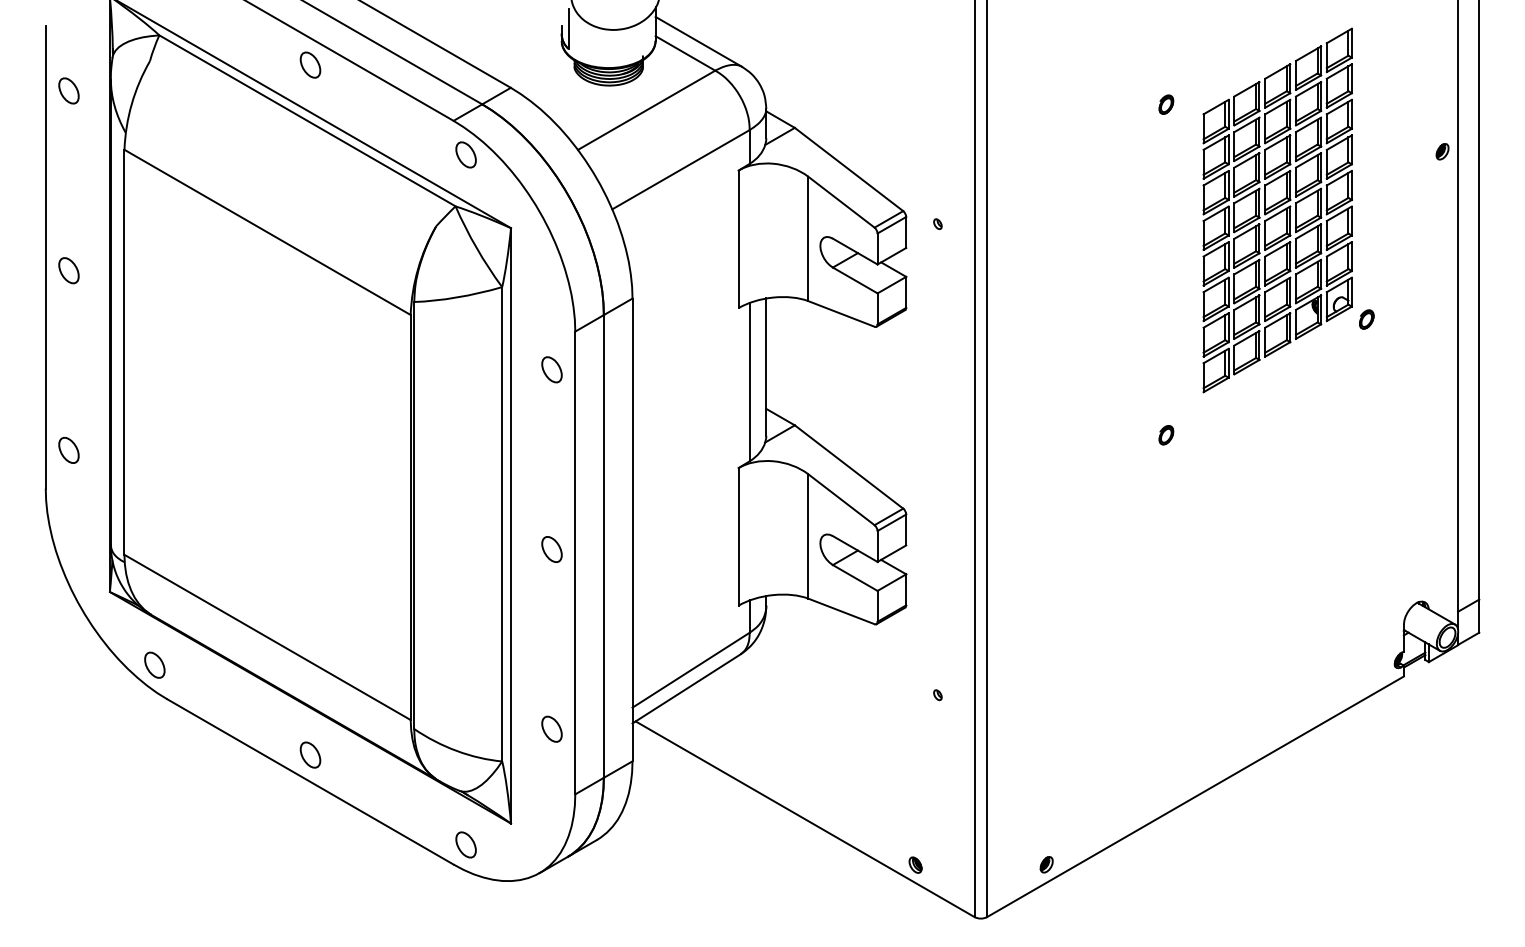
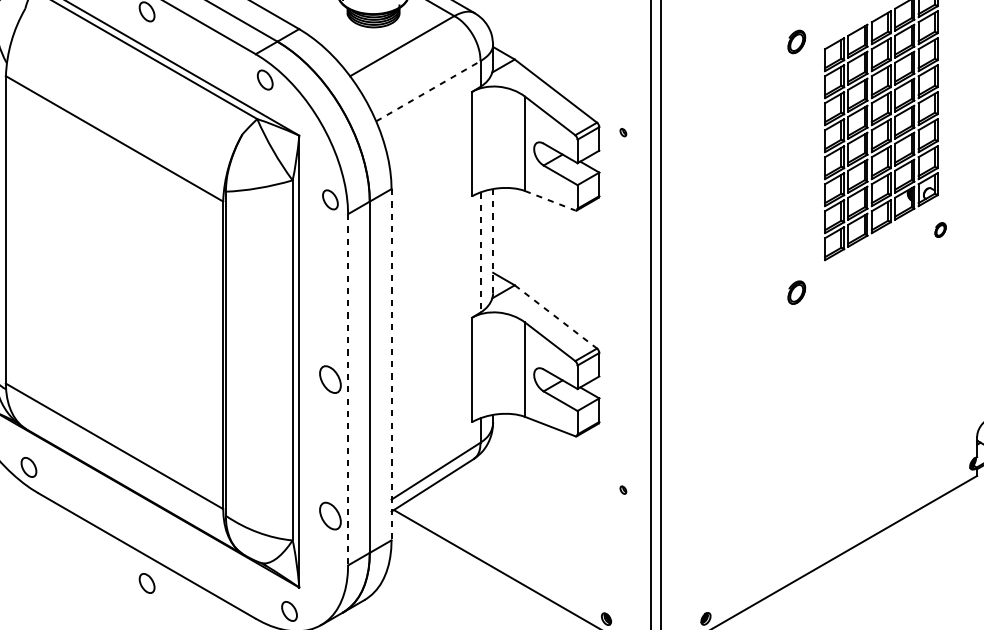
part: (1166, 104) -> (796, 41), size x1.6
line: (681, 169) -> (428, 91), solid -> dashed
line: (841, 313) -> (550, 200), solid -> dashed
part: (1366, 319) -> (940, 230), moved
line: (766, 367) -> (493, 241), solid -> dashed
part: (551, 369) -> (330, 199), moved
line: (749, 382) -> (480, 252), solid -> dashed
part: (1166, 435) -> (796, 293), size x1.6
line: (849, 467) -> (556, 317), solid -> dashed
line: (632, 530) -> (391, 365), solid -> dashed
part: (551, 549) -> (330, 379), size x1.4
line: (575, 563) -> (348, 390), solid -> dashed
part: (551, 728) -> (330, 515), size x1.4
part: (310, 754) -> (147, 583), moved
part: (465, 844) -> (289, 611), moved

